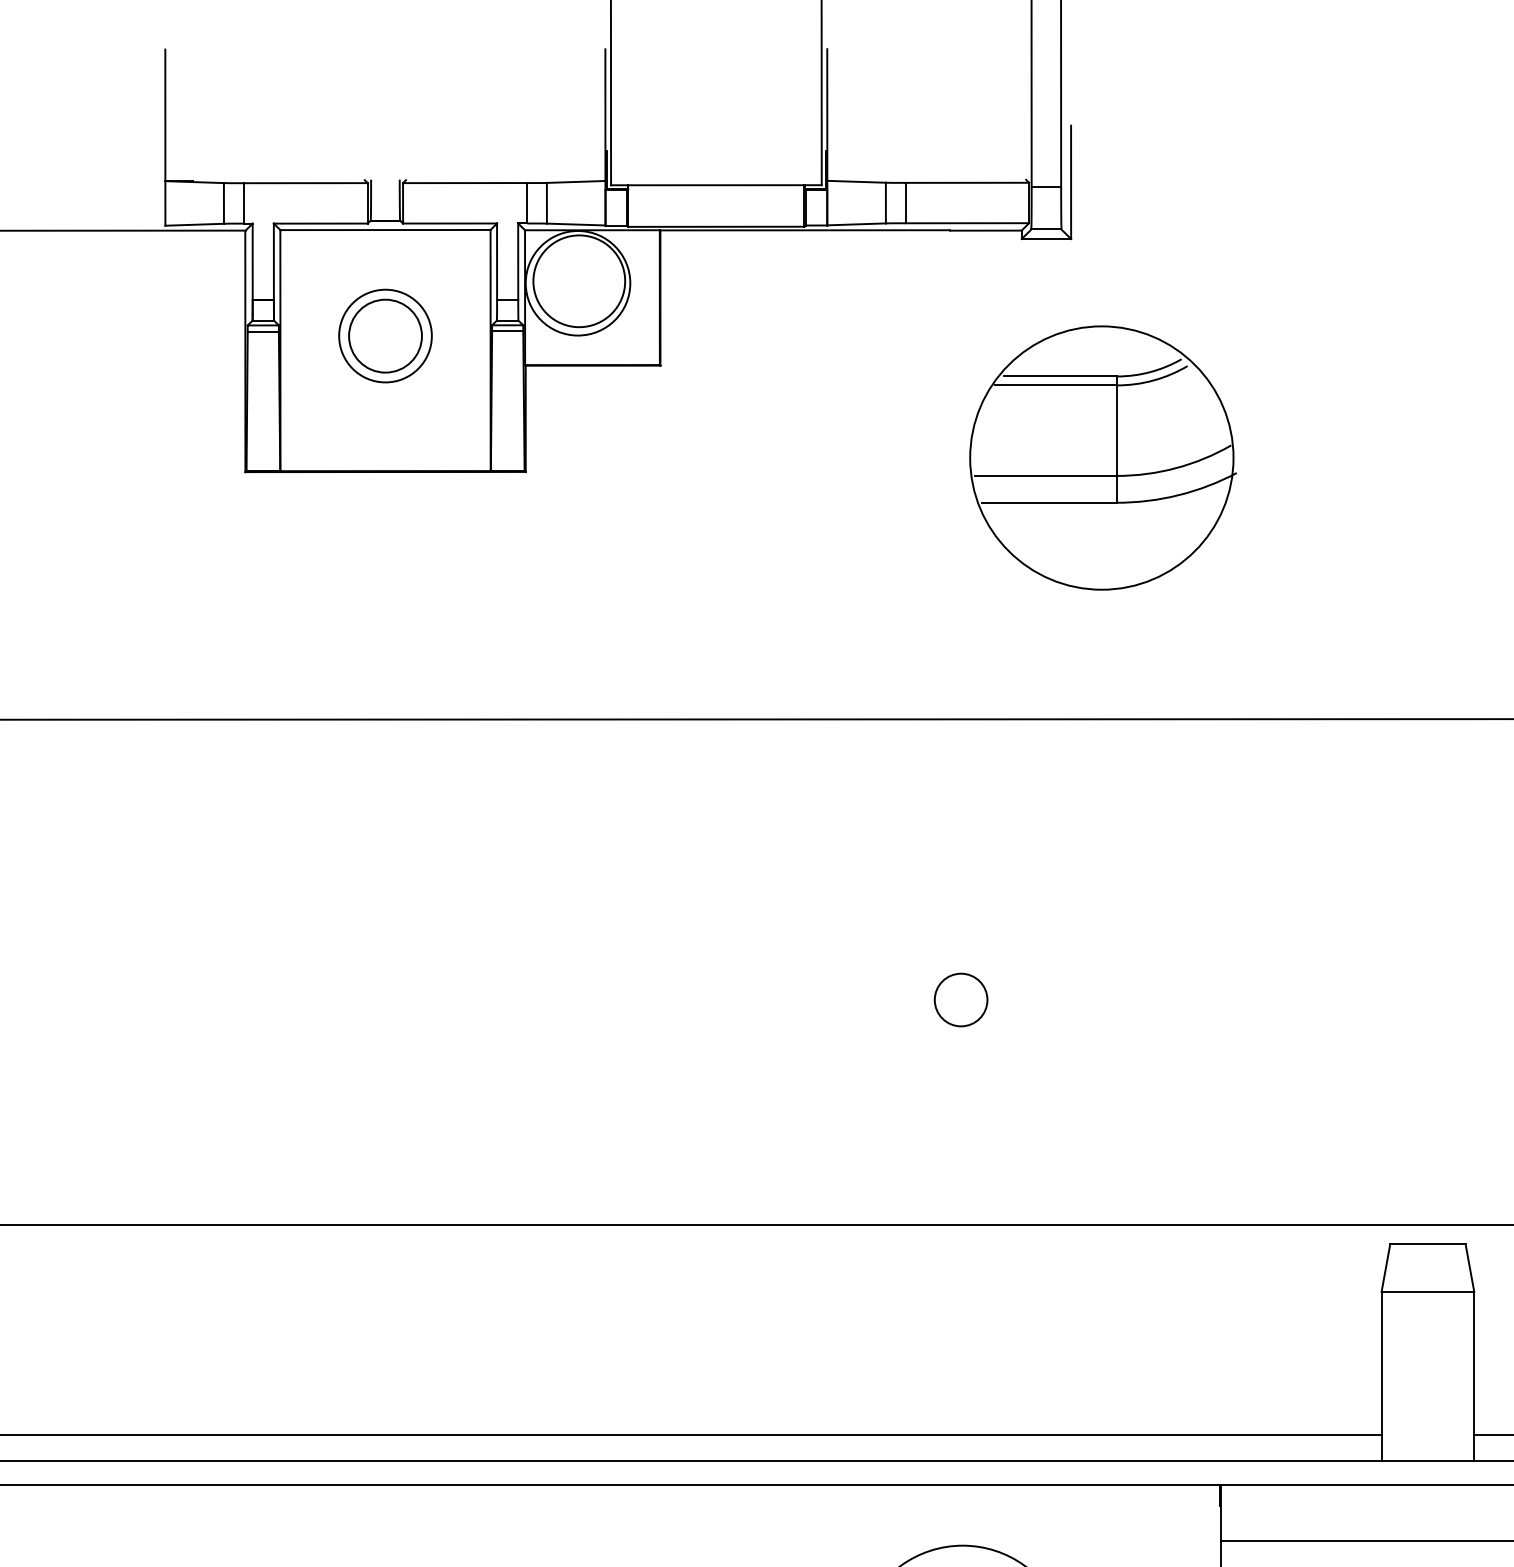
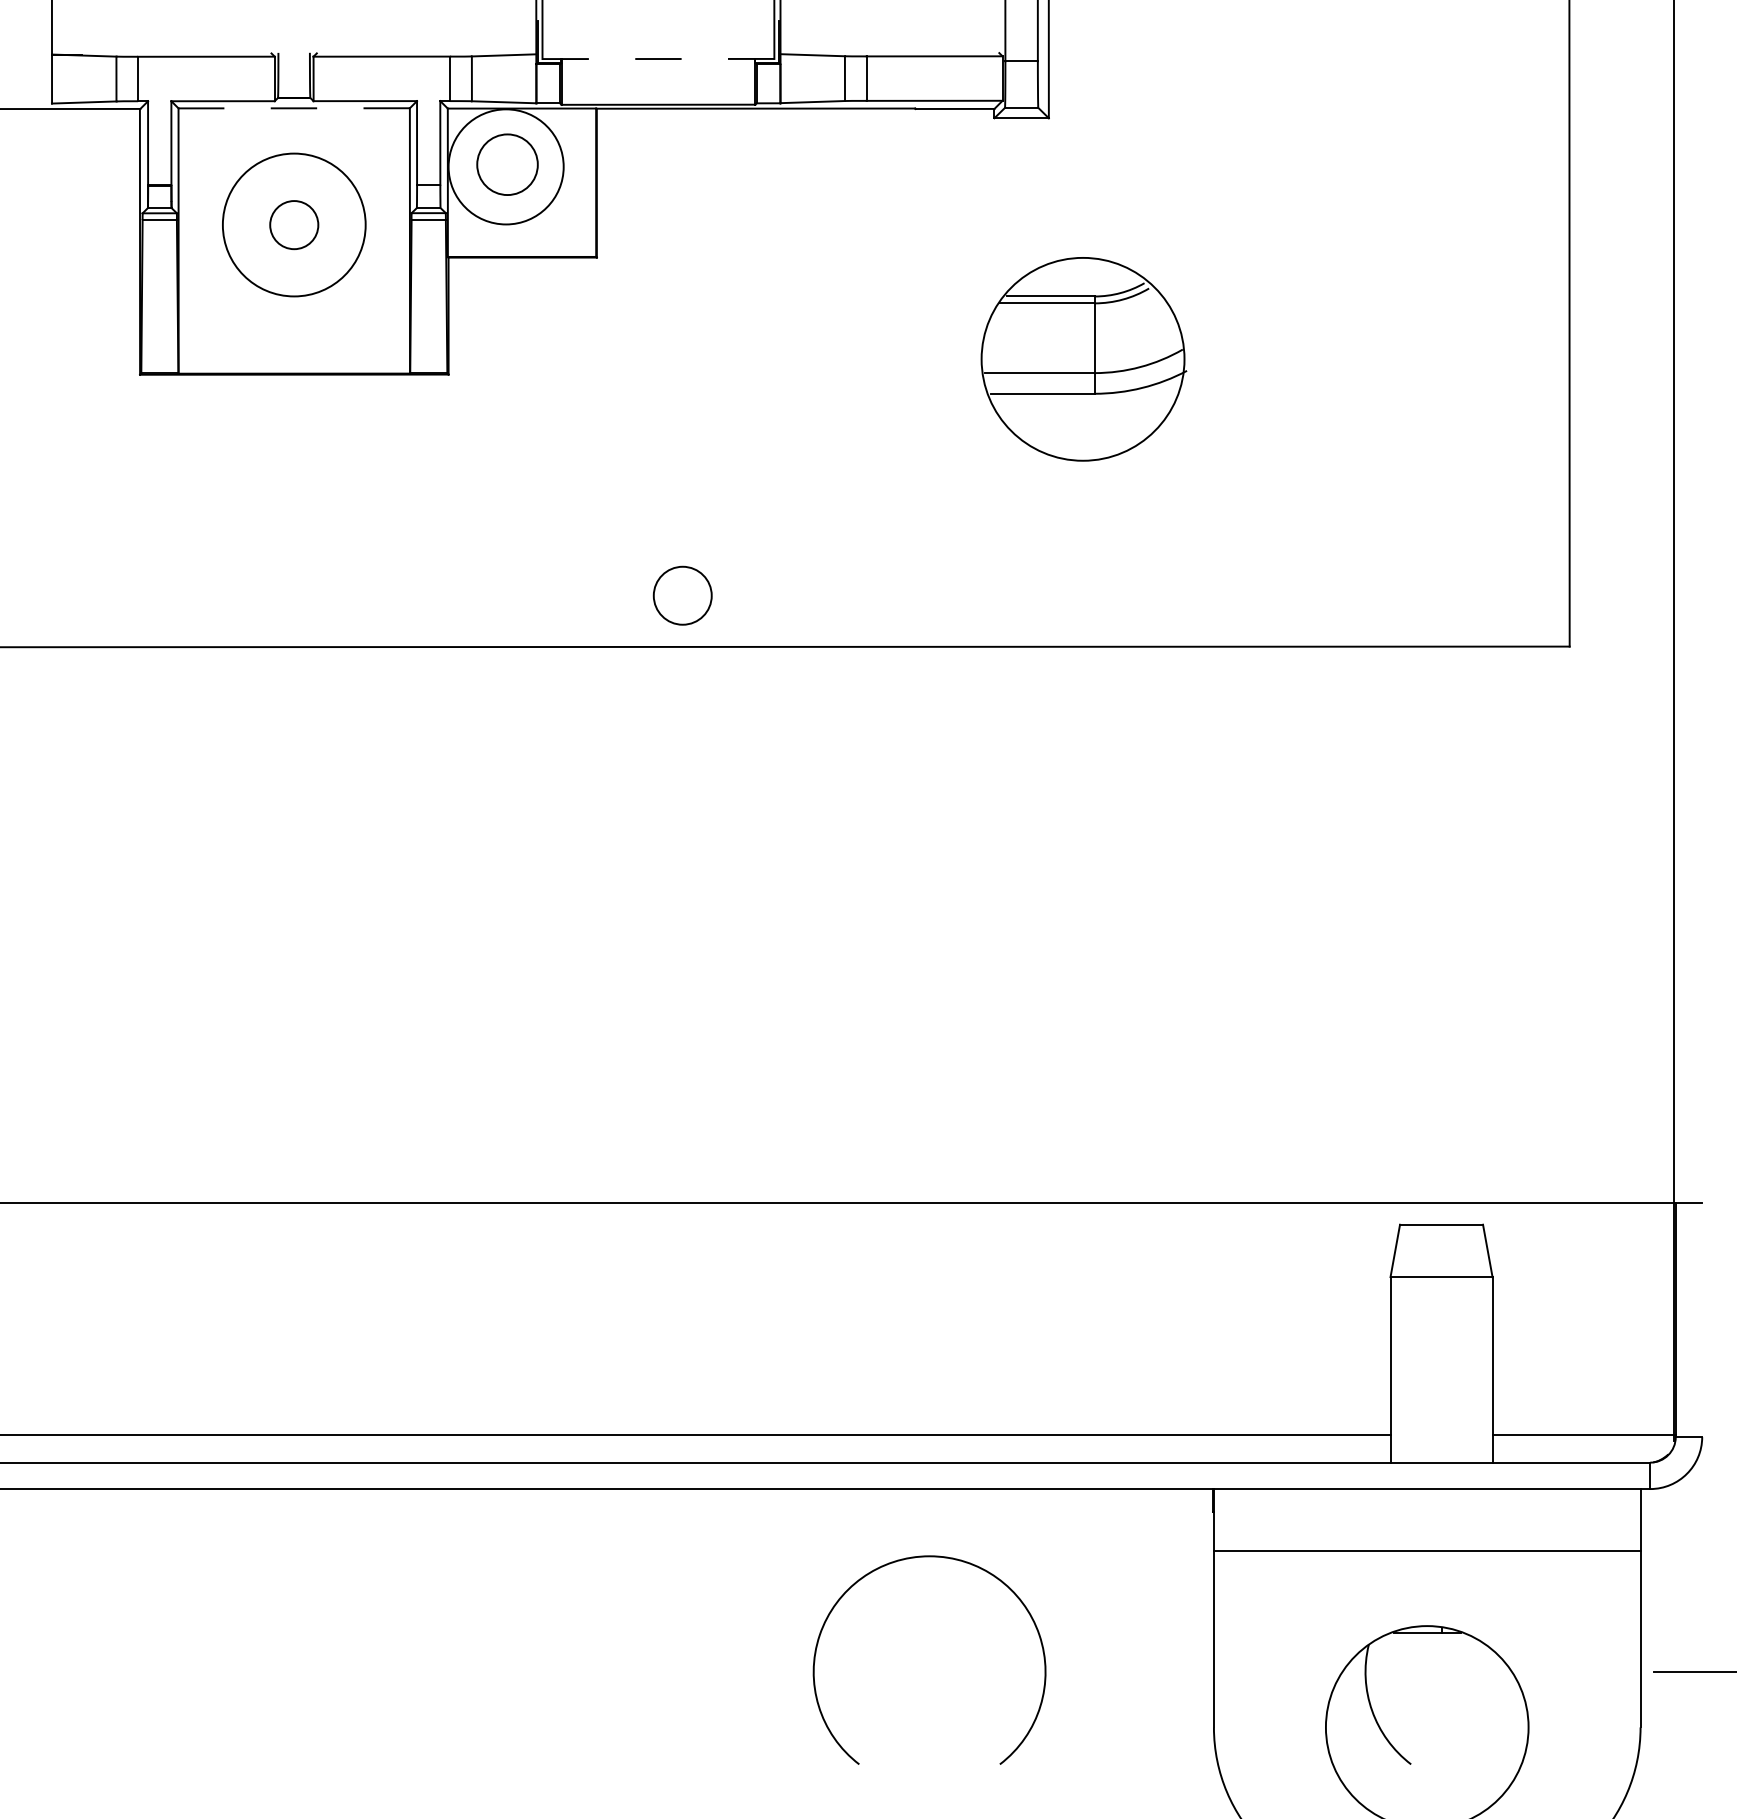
line: (716, 185) -> (658, 59), solid -> dashed
line: (385, 230) -> (294, 108), solid -> dashed
circle: (579, 281) -> (507, 164), size x0.6
circle: (385, 336) -> (294, 225), size x0.6
circle: (385, 336) -> (294, 225), size x1.4
part: (1102, 458) -> (1083, 359), size x0.7
circle: (960, 999) -> (682, 595), moved

